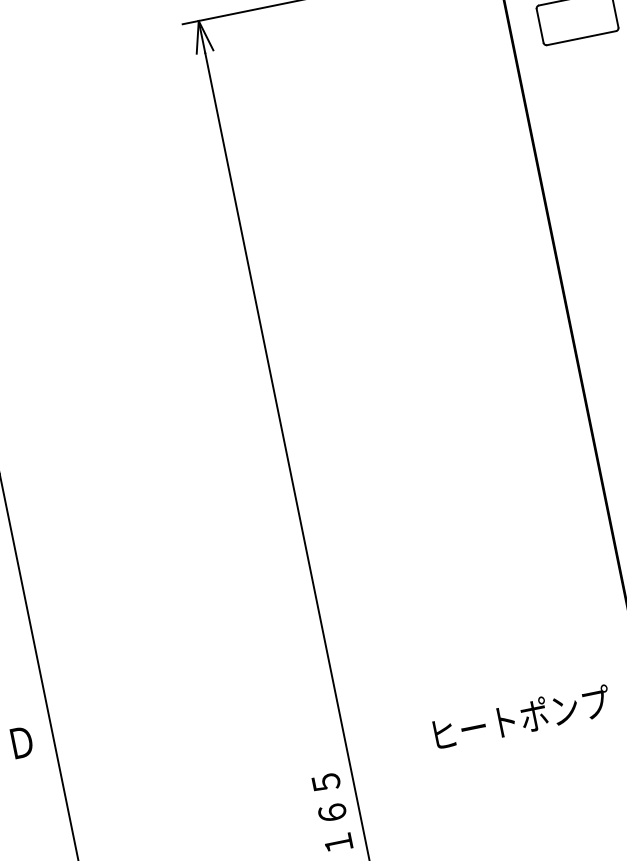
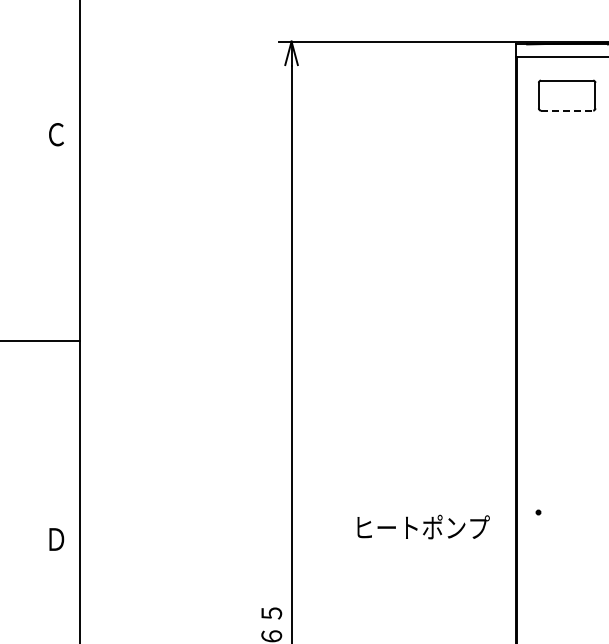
line: (582, 37) -> (567, 110), solid -> dashed
text: (521, 716) -> (423, 526), moved

